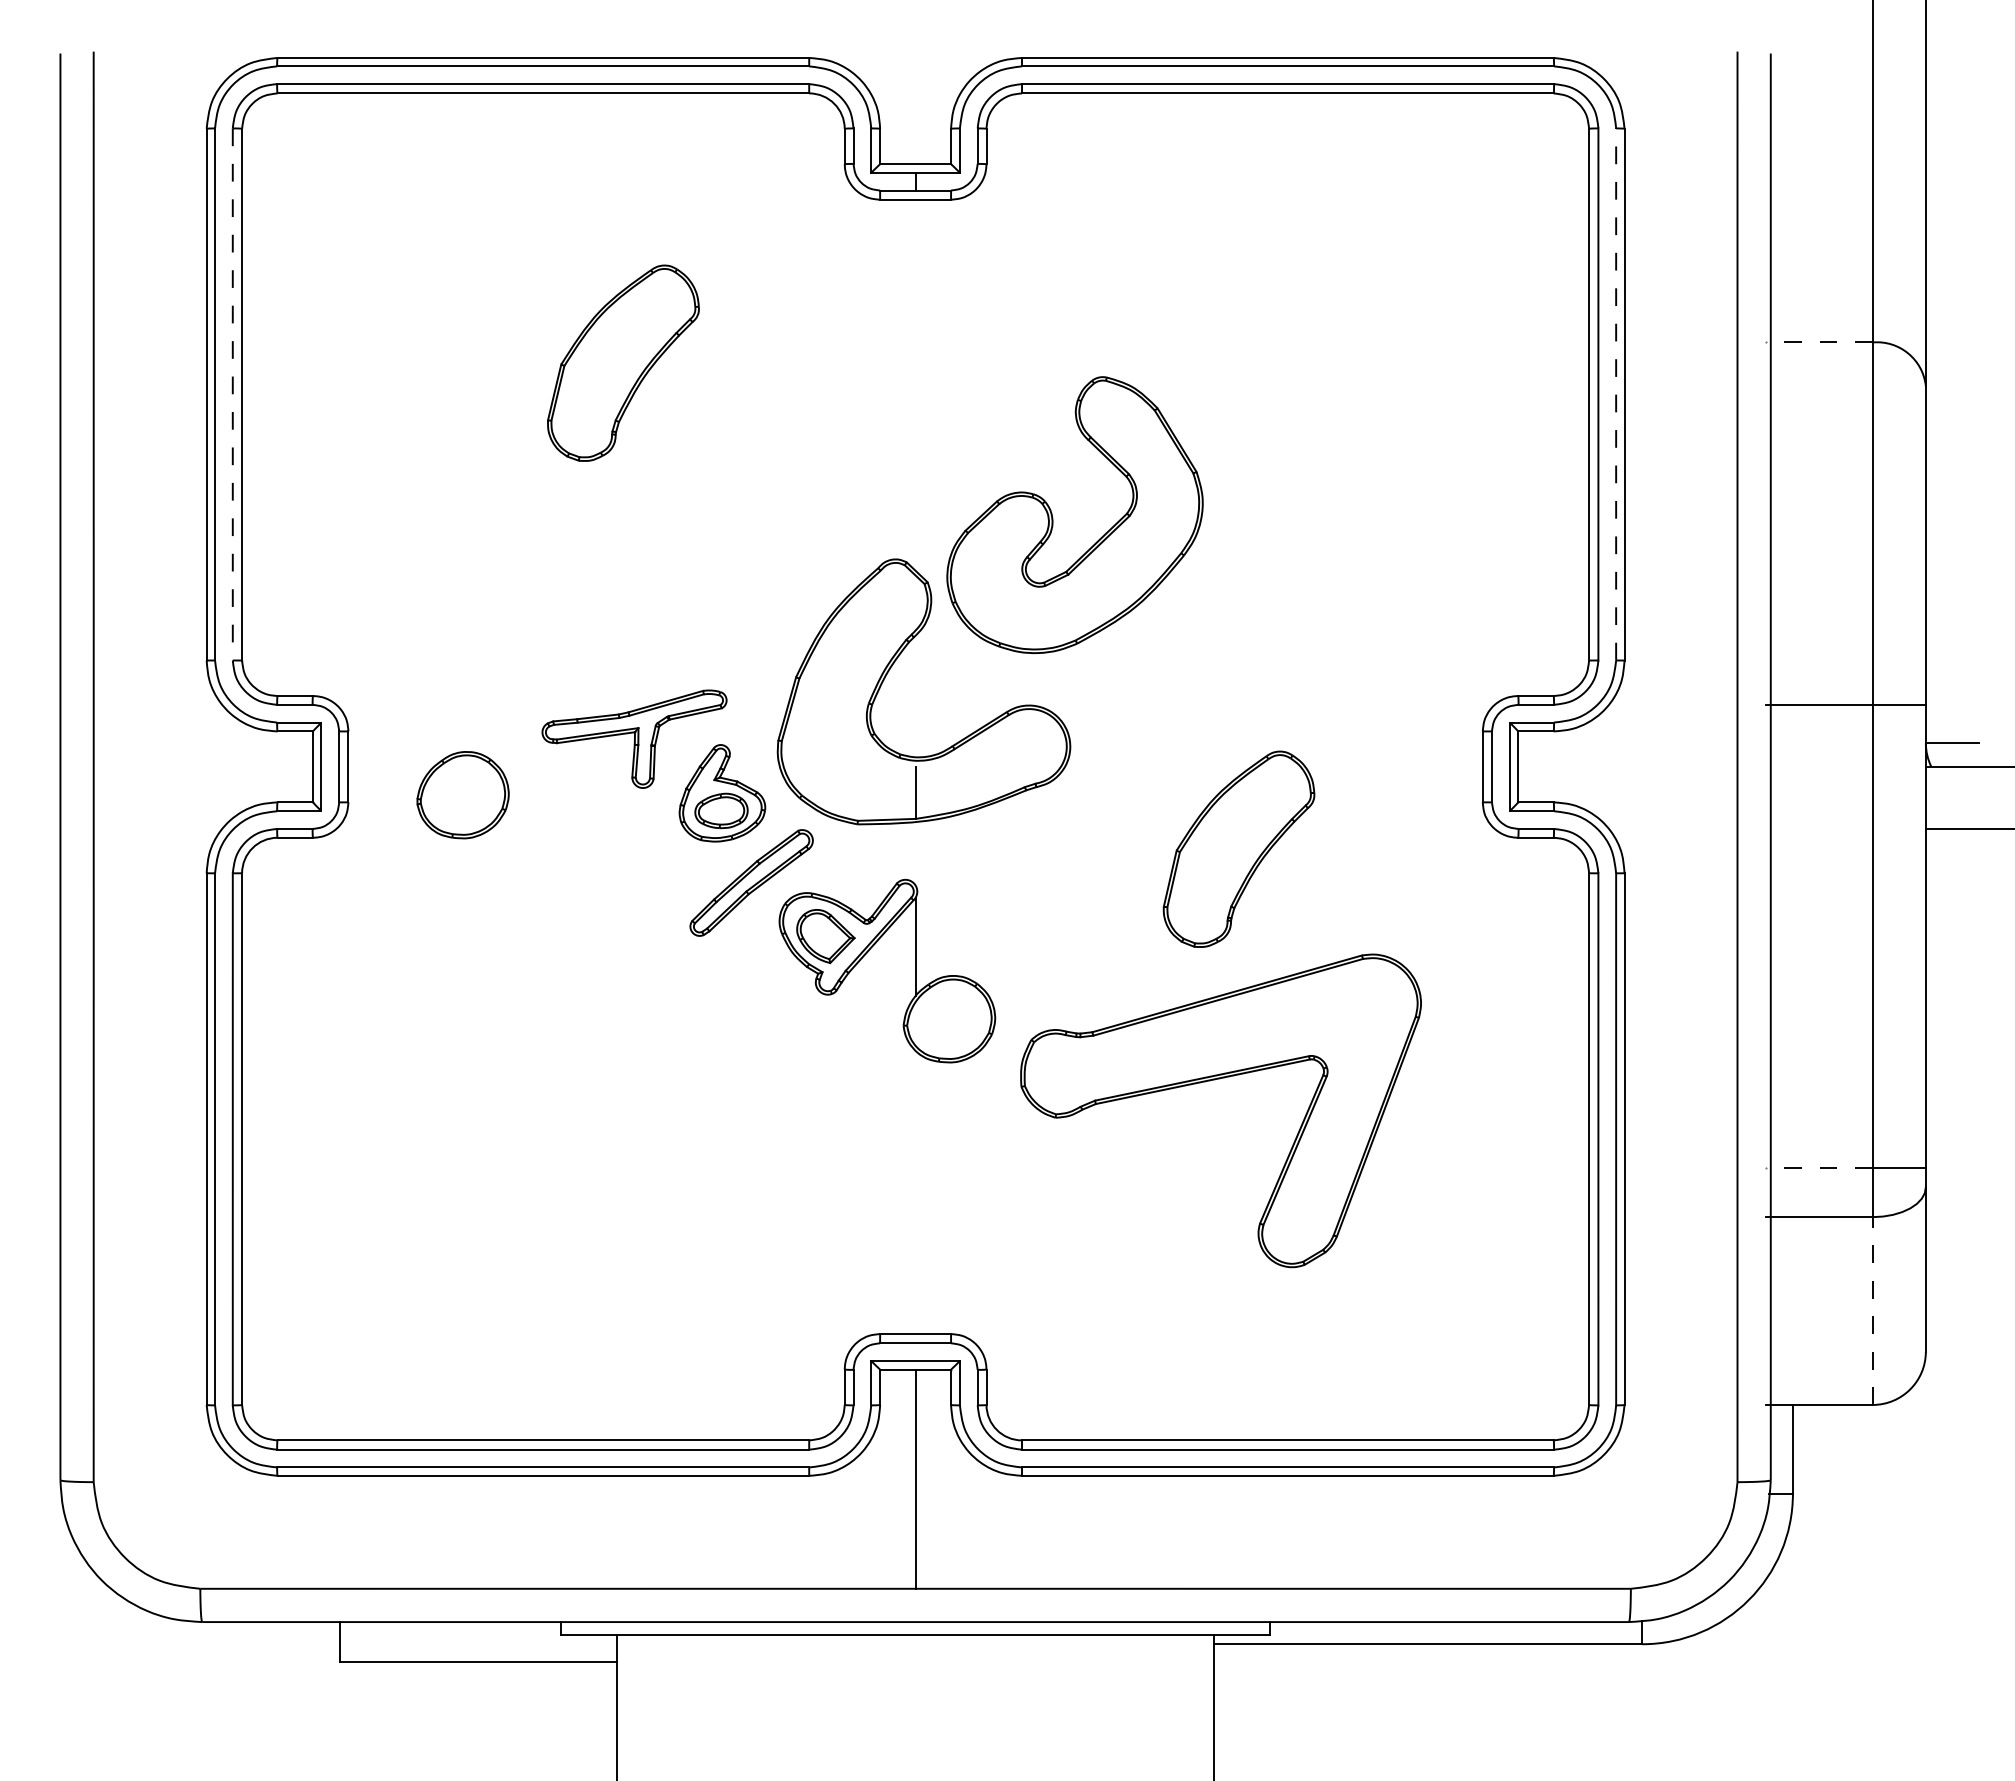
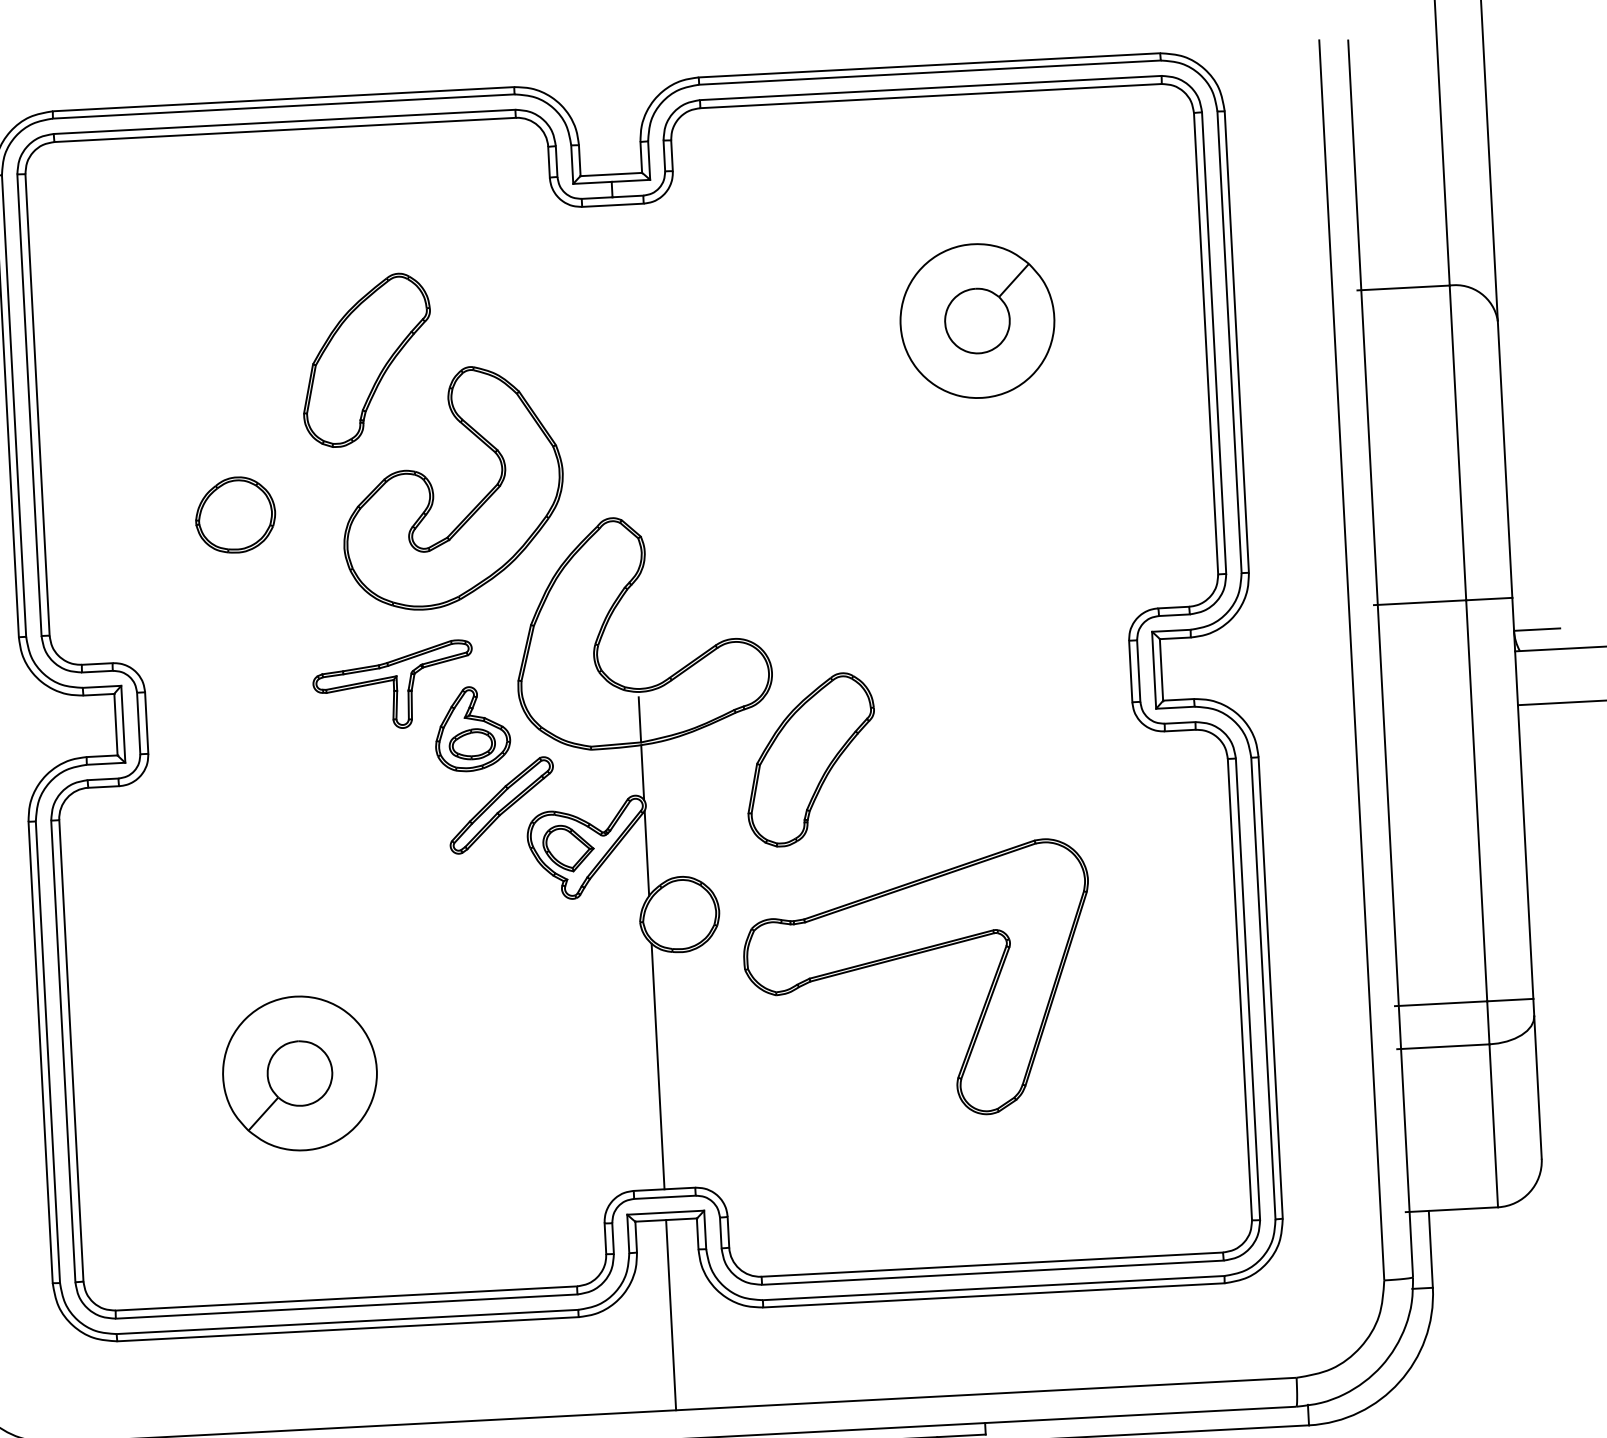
line: (1819, 342) -> (1403, 288), dashed -> solid
part: (1327, 354) -> (977, 320), added
line: (1616, 393) -> (1229, 341), dashed -> solid
line: (232, 394) -> (29, 405), dashed -> solid
part: (1053, 517) -> (433, 491), moved
part: (462, 795) -> (235, 515), moved
part: (1238, 848) -> (810, 759), moved
line: (915, 853) -> (642, 772), added
line: (1819, 1167) -> (1441, 1003), dashed -> solid
part: (503, 1178) -> (299, 1073), added
line: (915, 1192) -> (657, 1066), added
line: (1872, 1311) -> (1493, 1126), dashed -> solid

